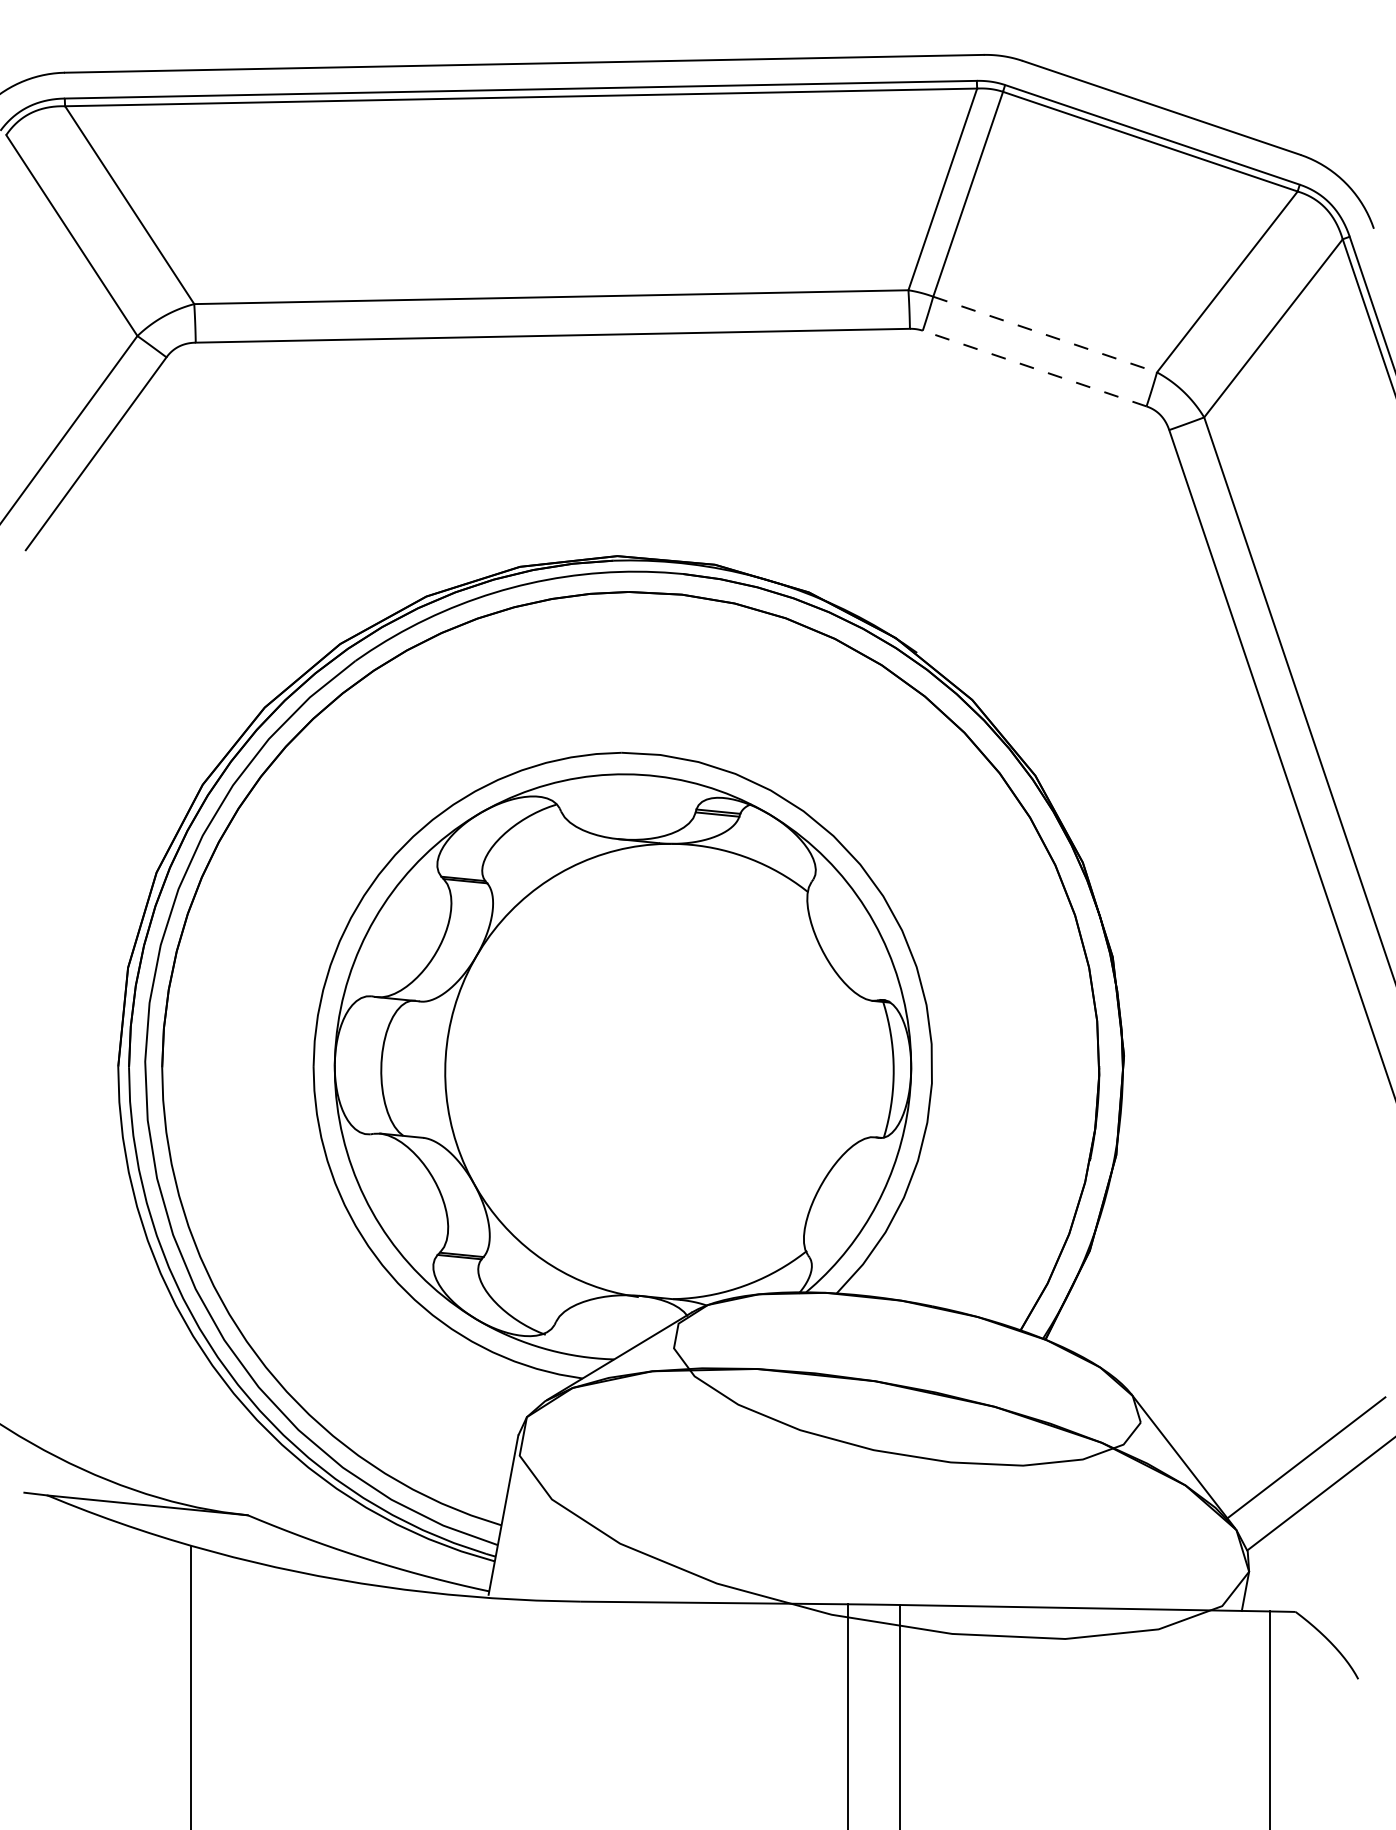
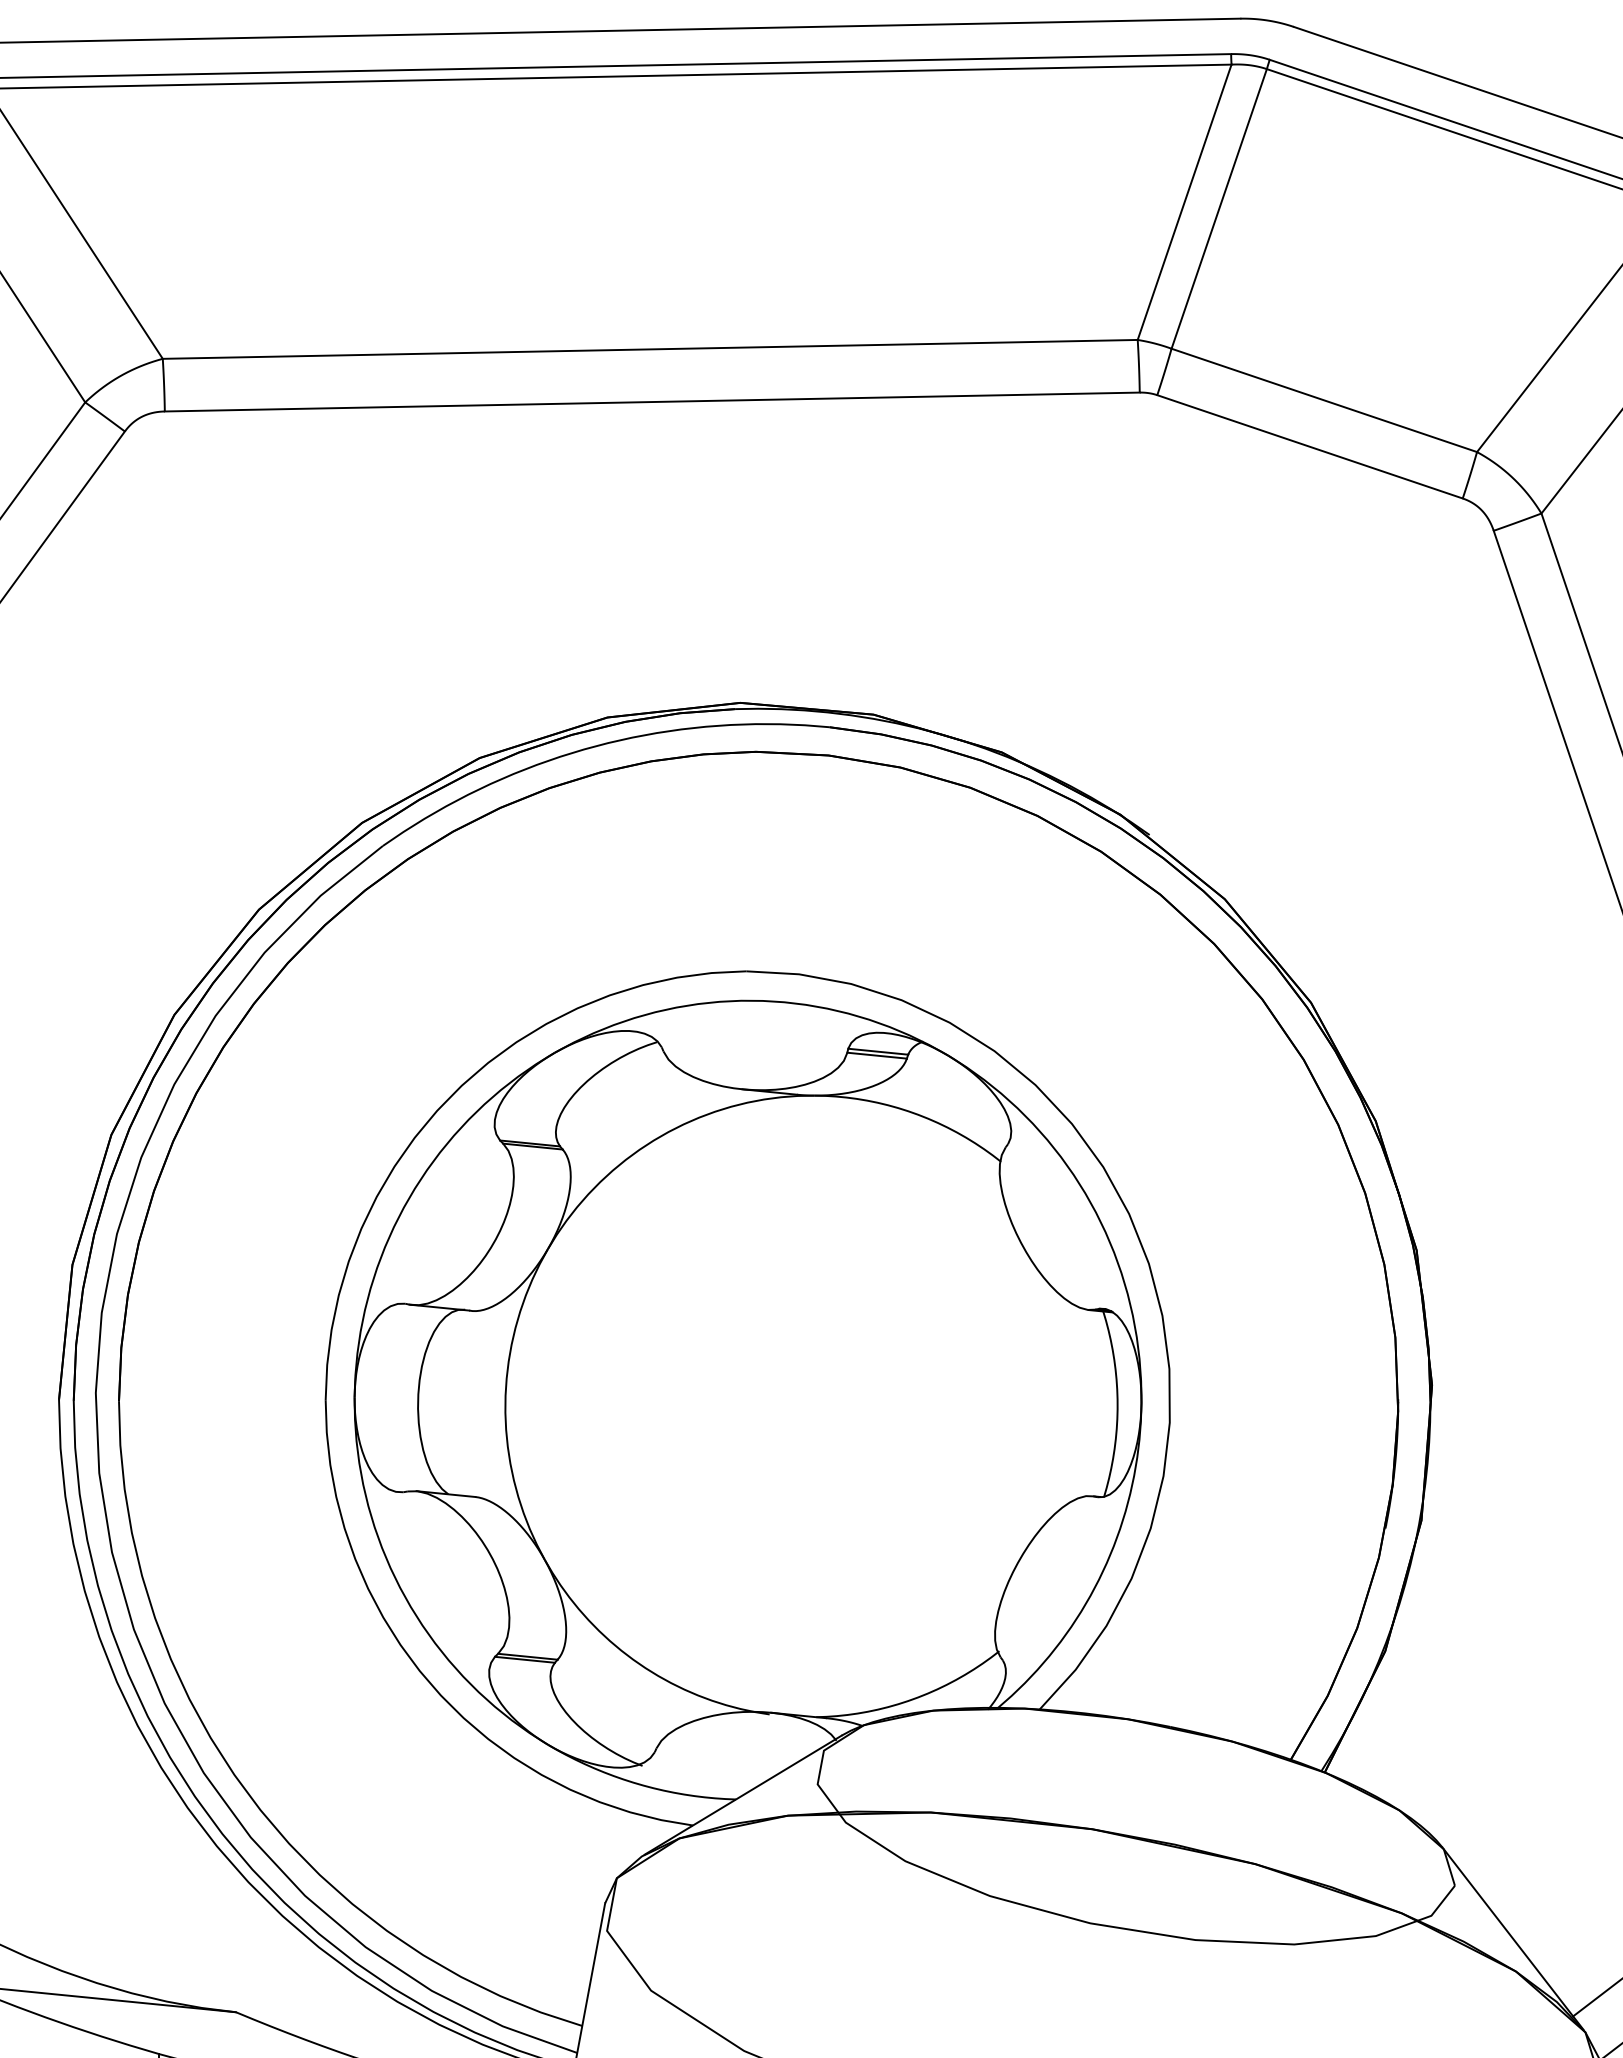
line: (1045, 334) -> (1324, 400), dashed -> solid
line: (1034, 368) -> (1309, 446), dashed -> solid

